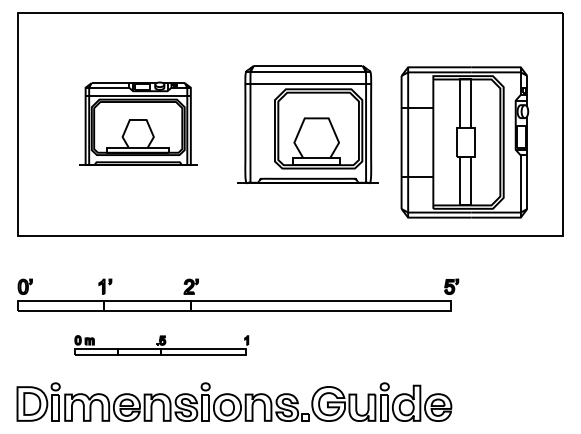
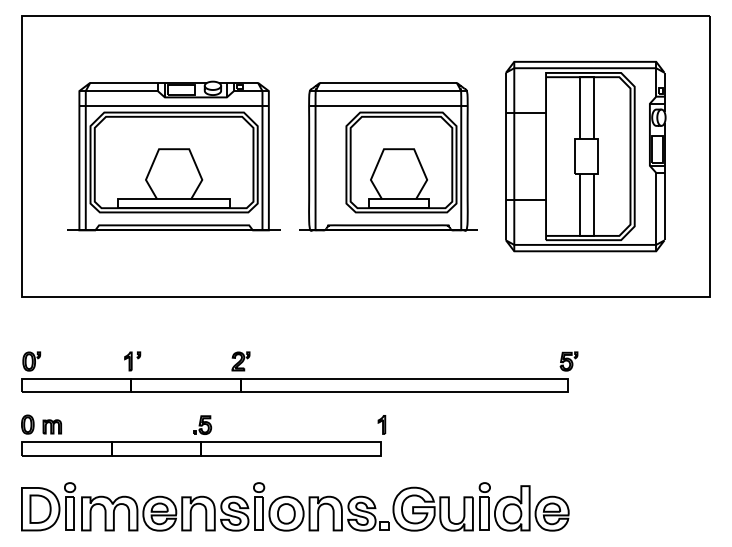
part: (137, 123) -> (173, 155), size x1.43
part: (464, 142) -> (585, 156), moved
part: (161, 345) -> (203, 435), size x1.67

